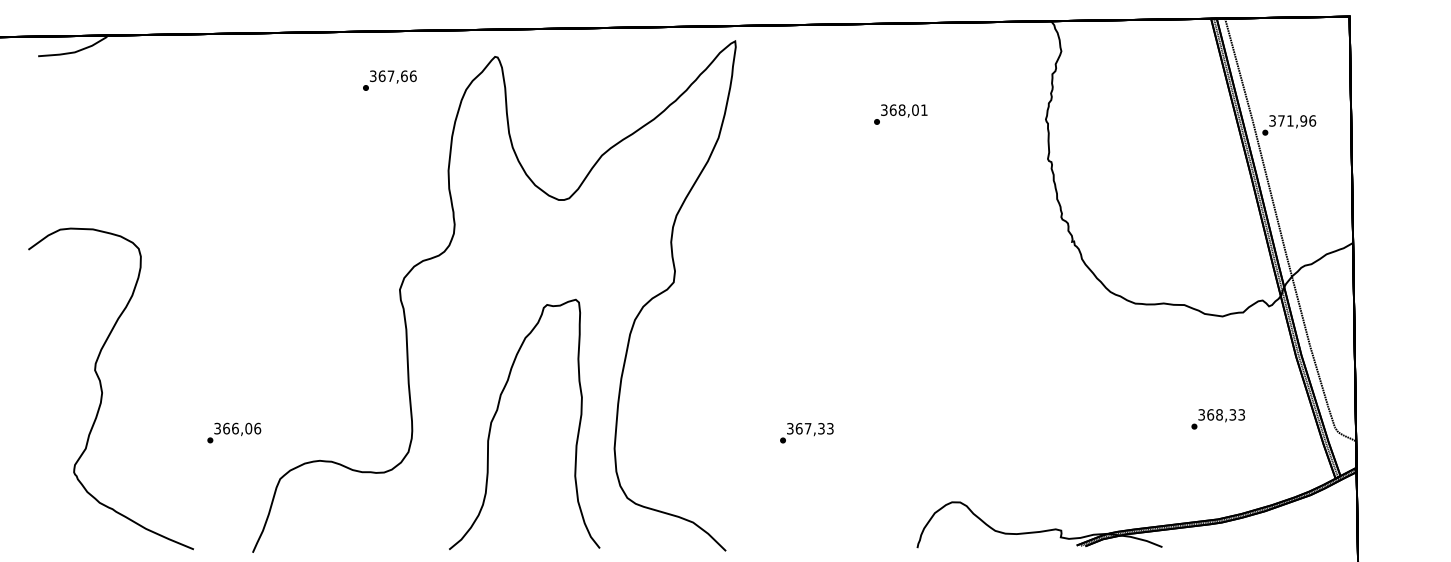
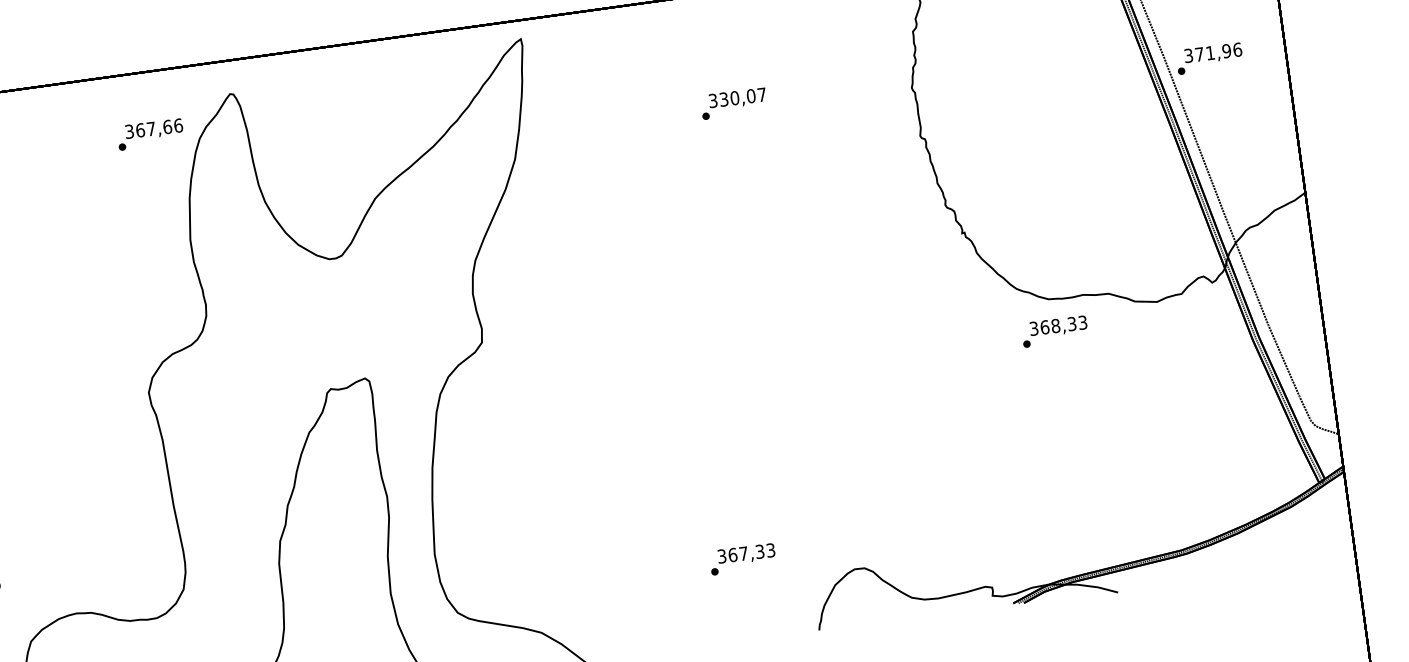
text: (389, 80) -> (150, 134), moved
text: (908, 109) -> (742, 96), 368,01 -> 330,07
text: (1217, 419) -> (1054, 331), moved
text: (806, 433) -> (742, 559), moved

